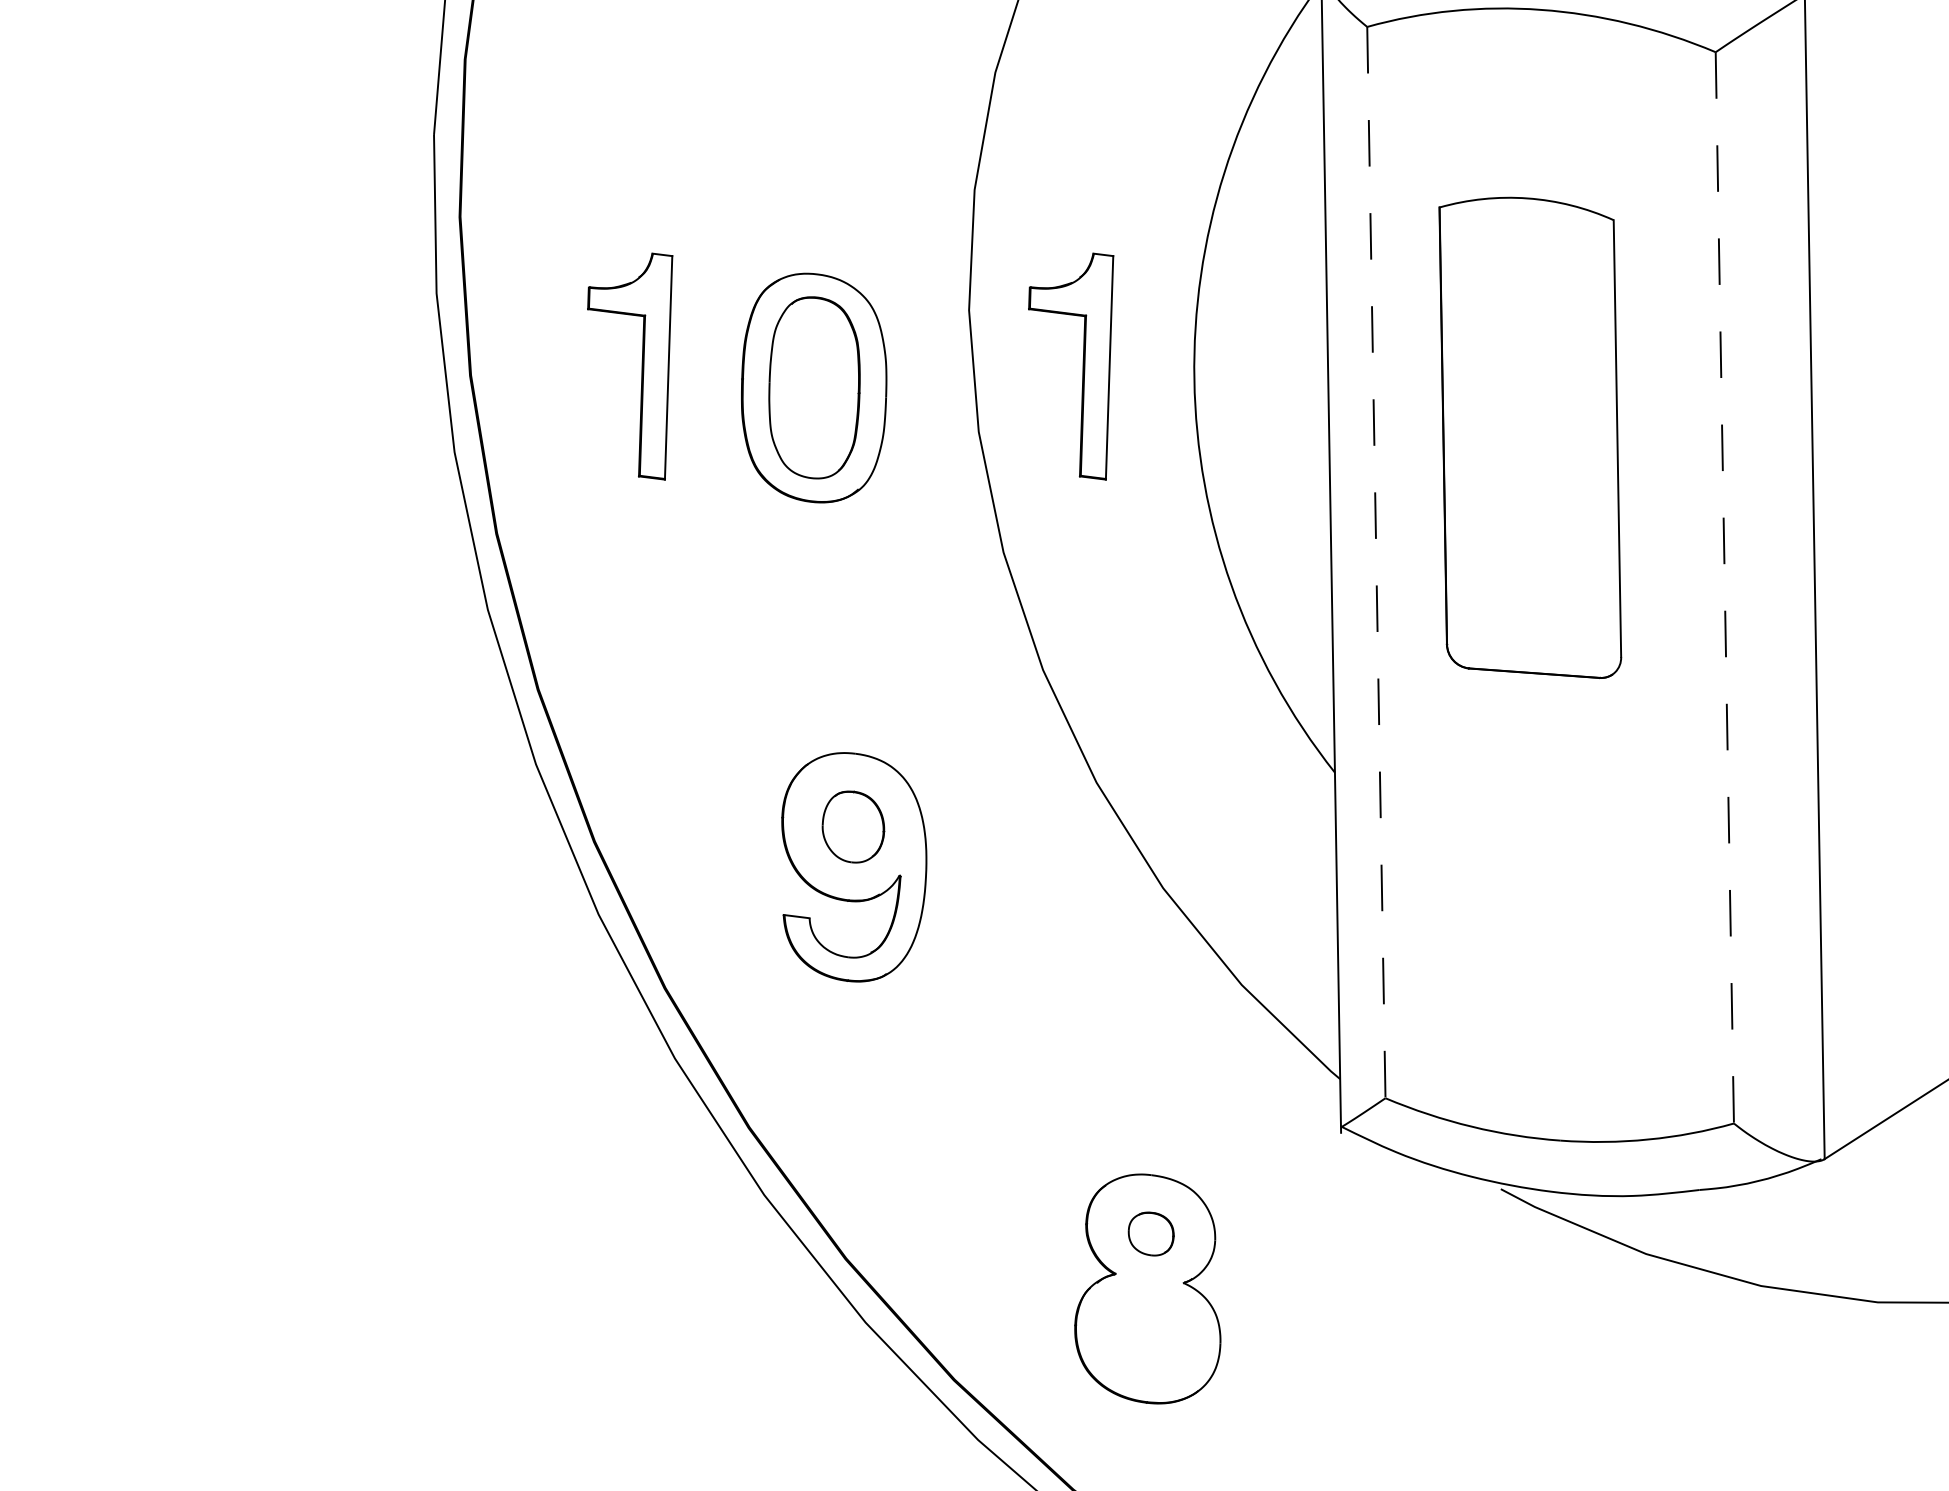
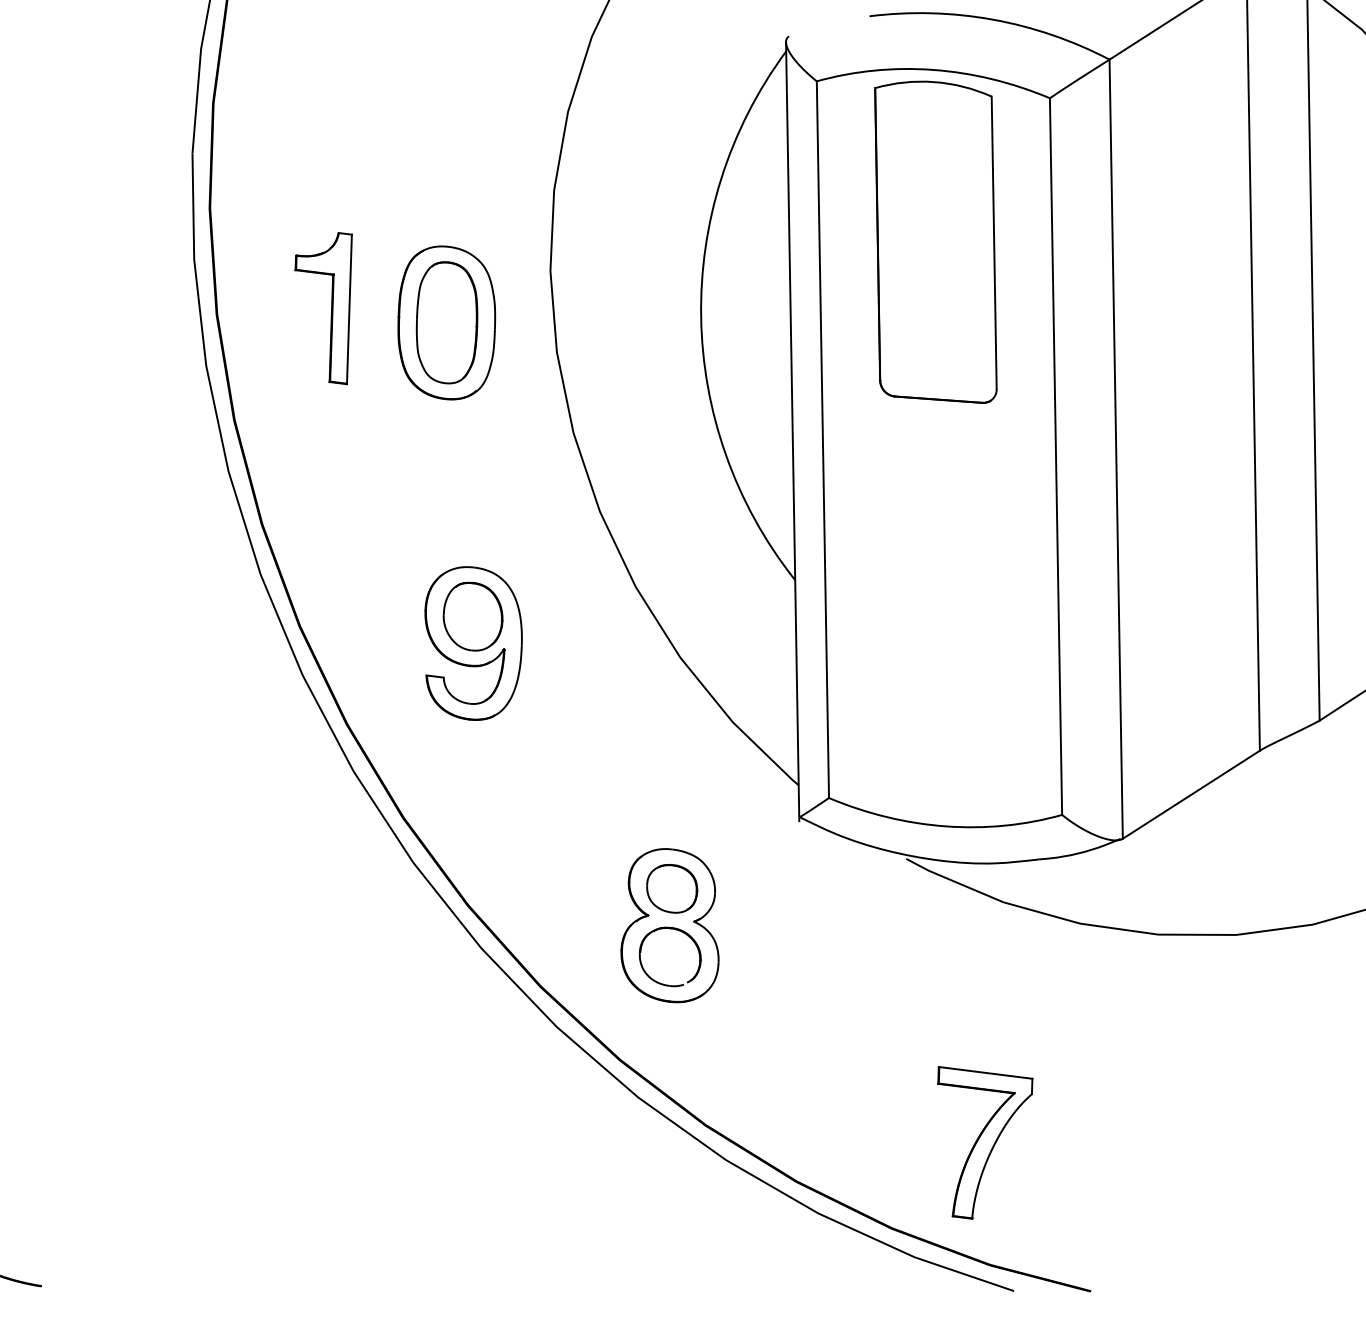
part: (1082, 366) -> (626, 308), removed
part: (1529, 436) -> (935, 241), moved
line: (1375, 563) -> (822, 440), dashed -> solid
line: (1725, 589) -> (1056, 457), dashed -> solid
part: (852, 826) -> (472, 616), size x1.43
part: (1151, 1233) -> (672, 888), size x1.67
part: (1164, 1299) -> (681, 932), added

